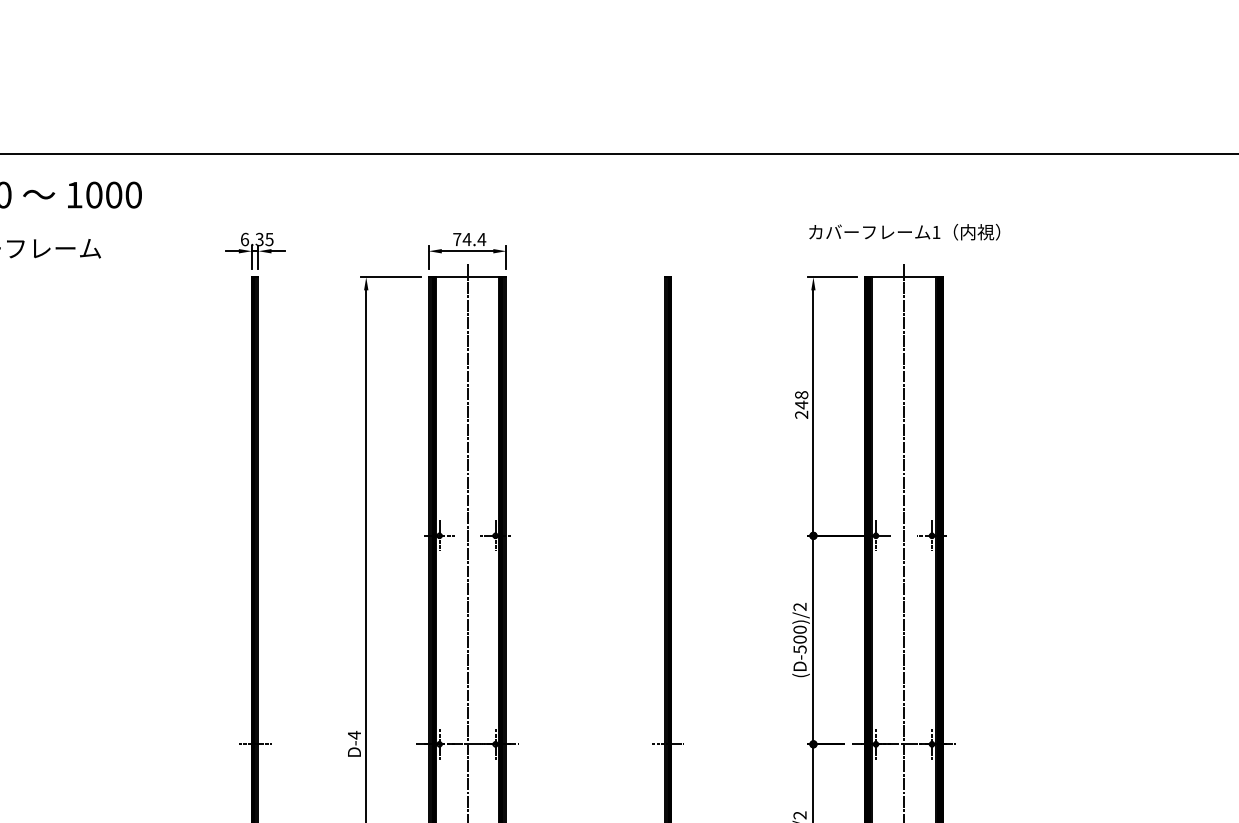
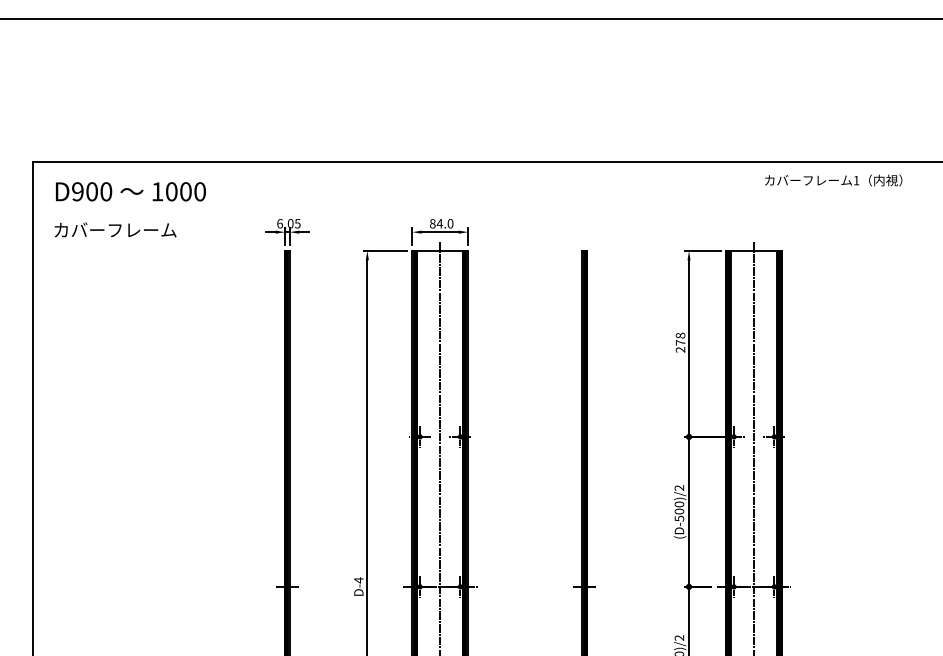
text: (904, 232) -> (833, 180), moved
text: (259, 239) -> (290, 223), 6.35 -> 6.05
text: (469, 239) -> (441, 223), 74.4 -> 84.0
text: (801, 404) -> (680, 342), 248 -> 278

